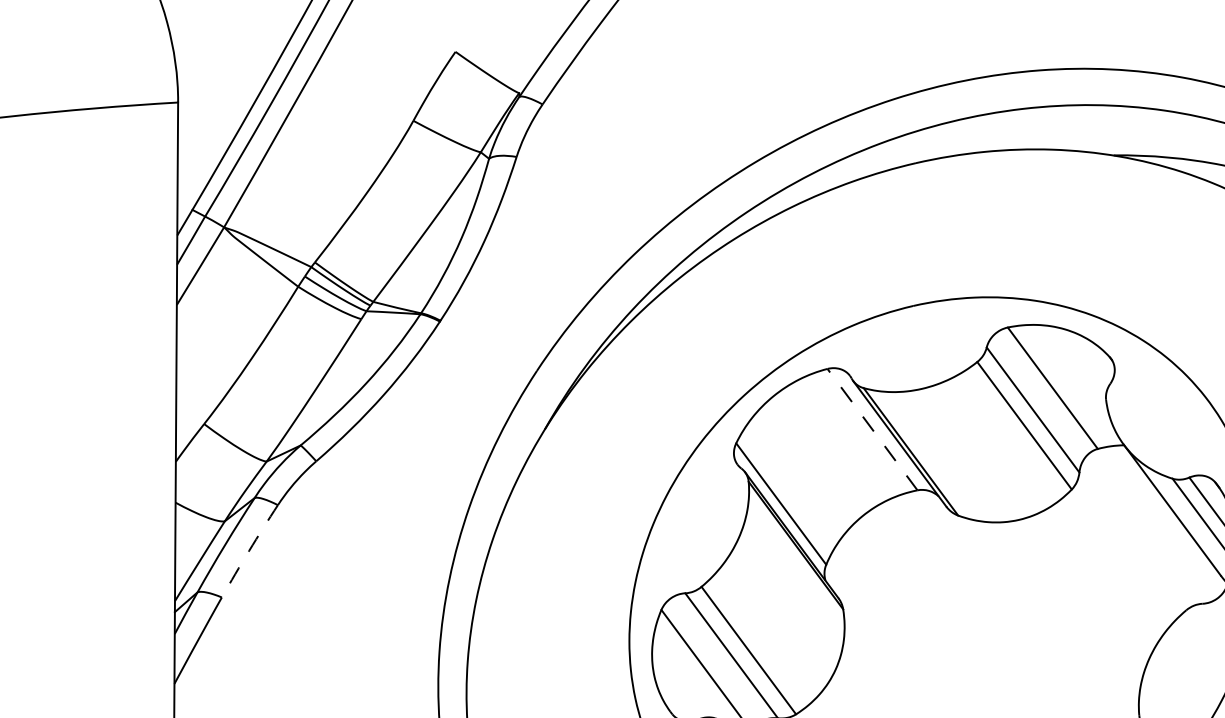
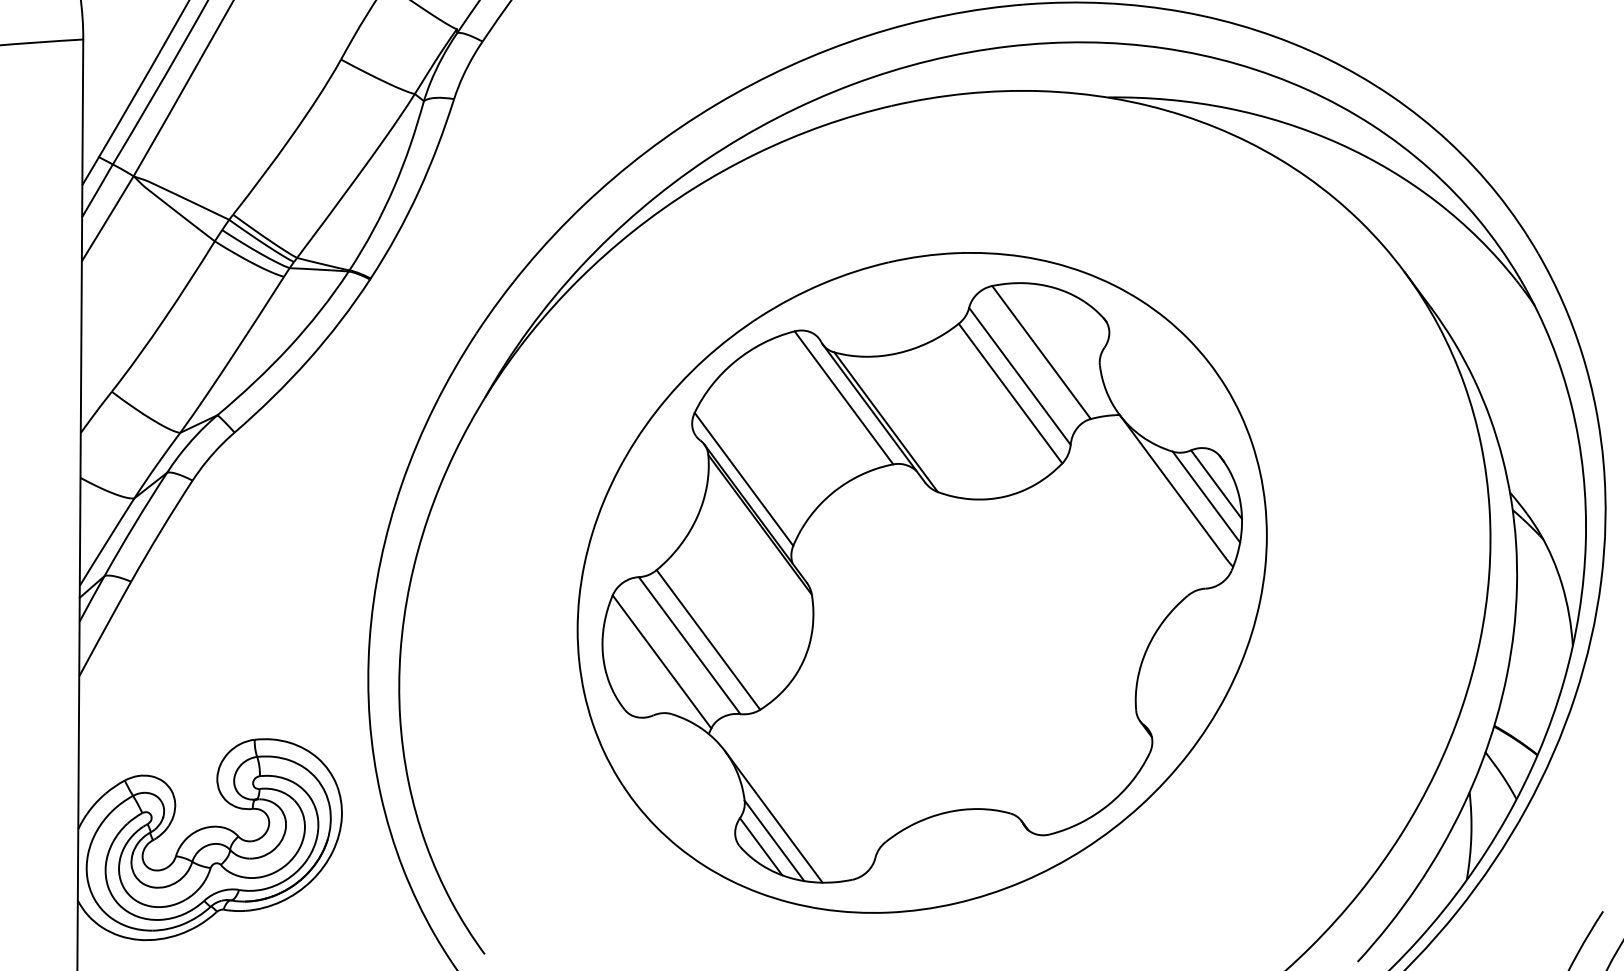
line: (872, 429) -> (843, 397), dashed -> solid
arc: (249, 550) -> (161, 530), dashed -> solid

